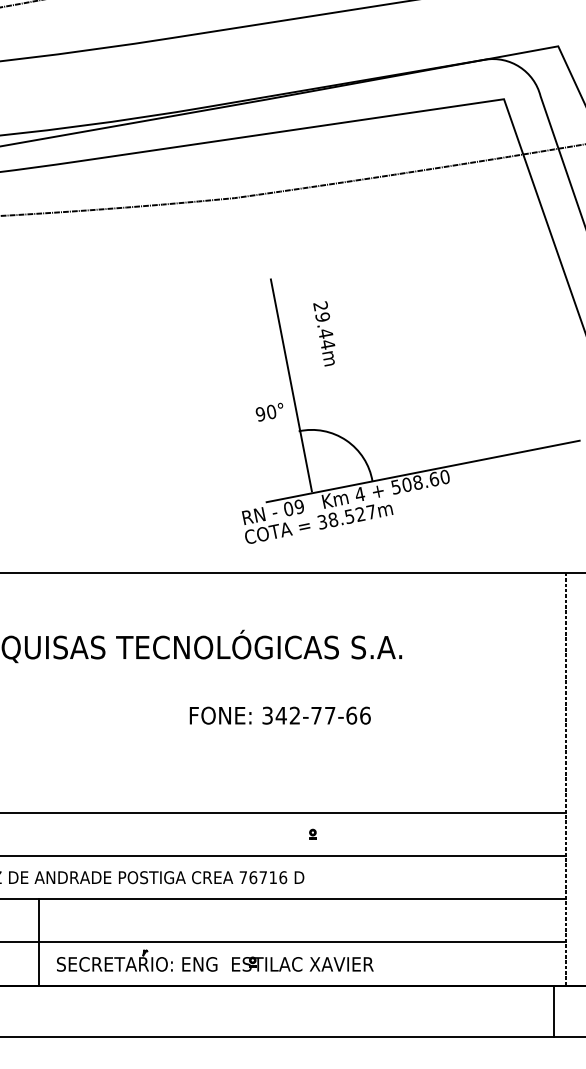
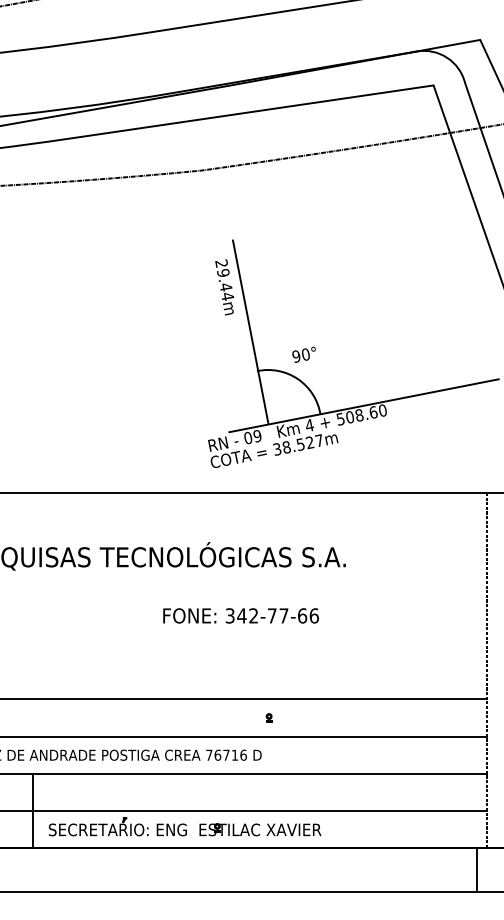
text: (324, 333) -> (224, 287), moved
text: (269, 411) -> (304, 354), moved

